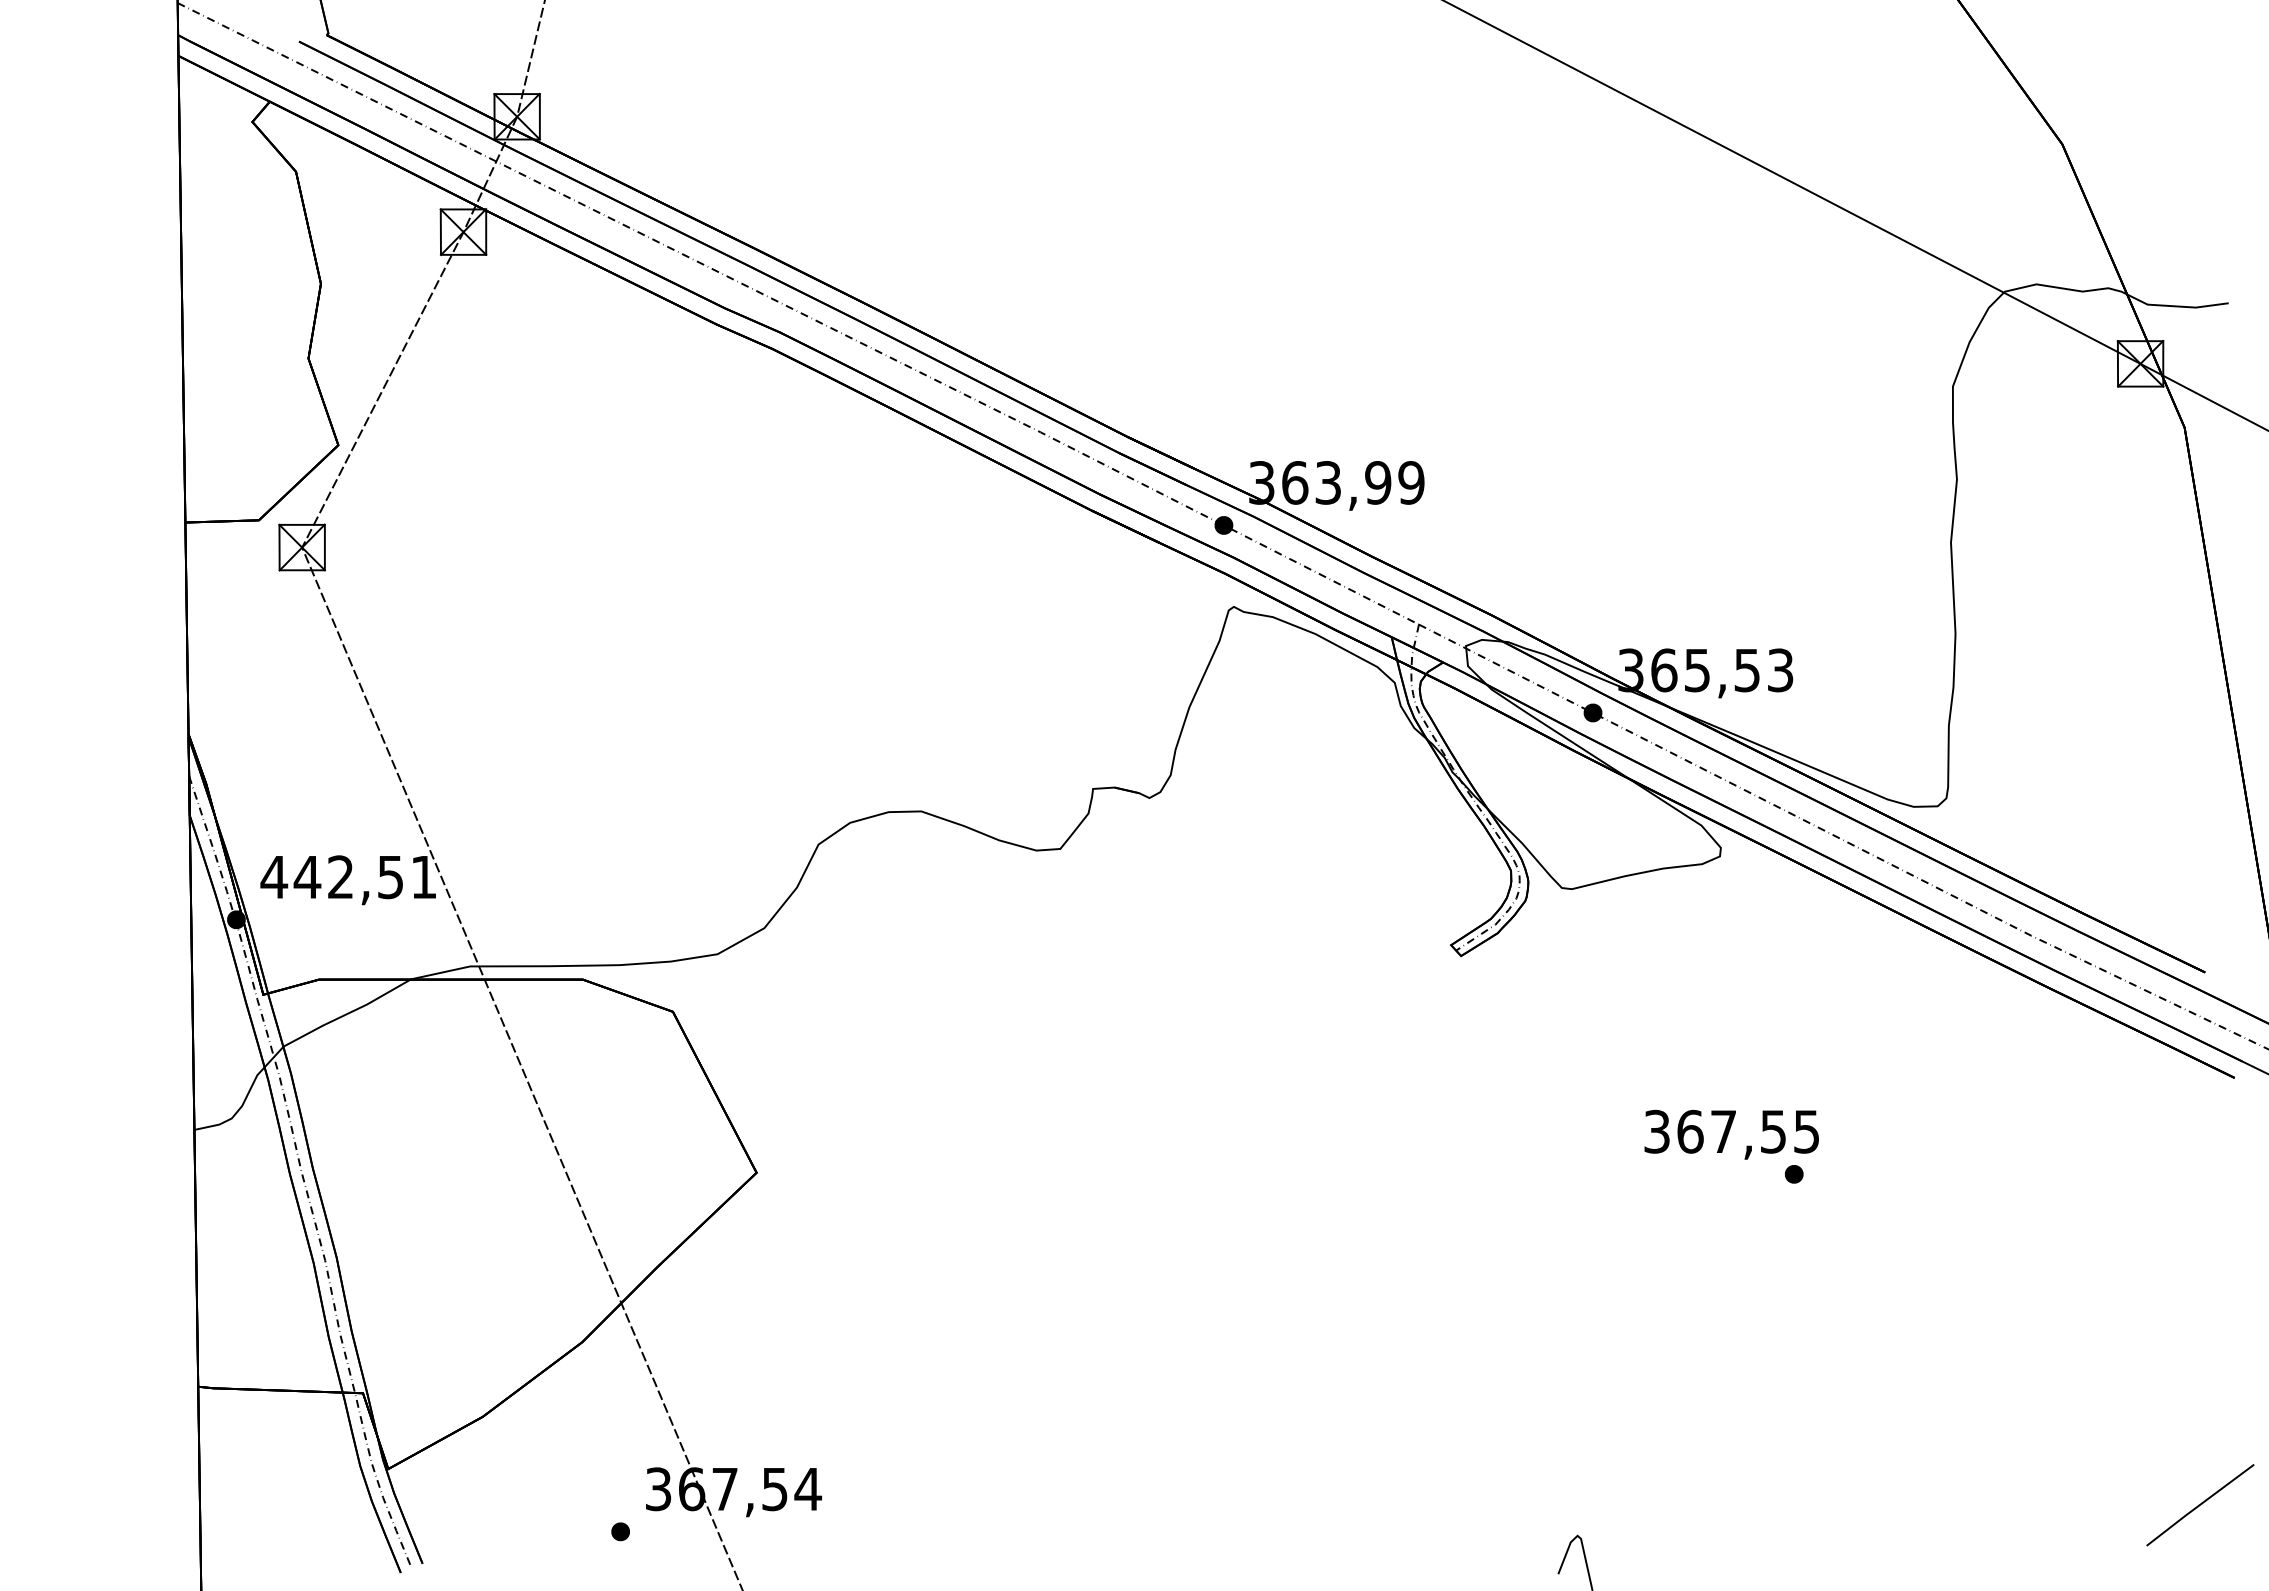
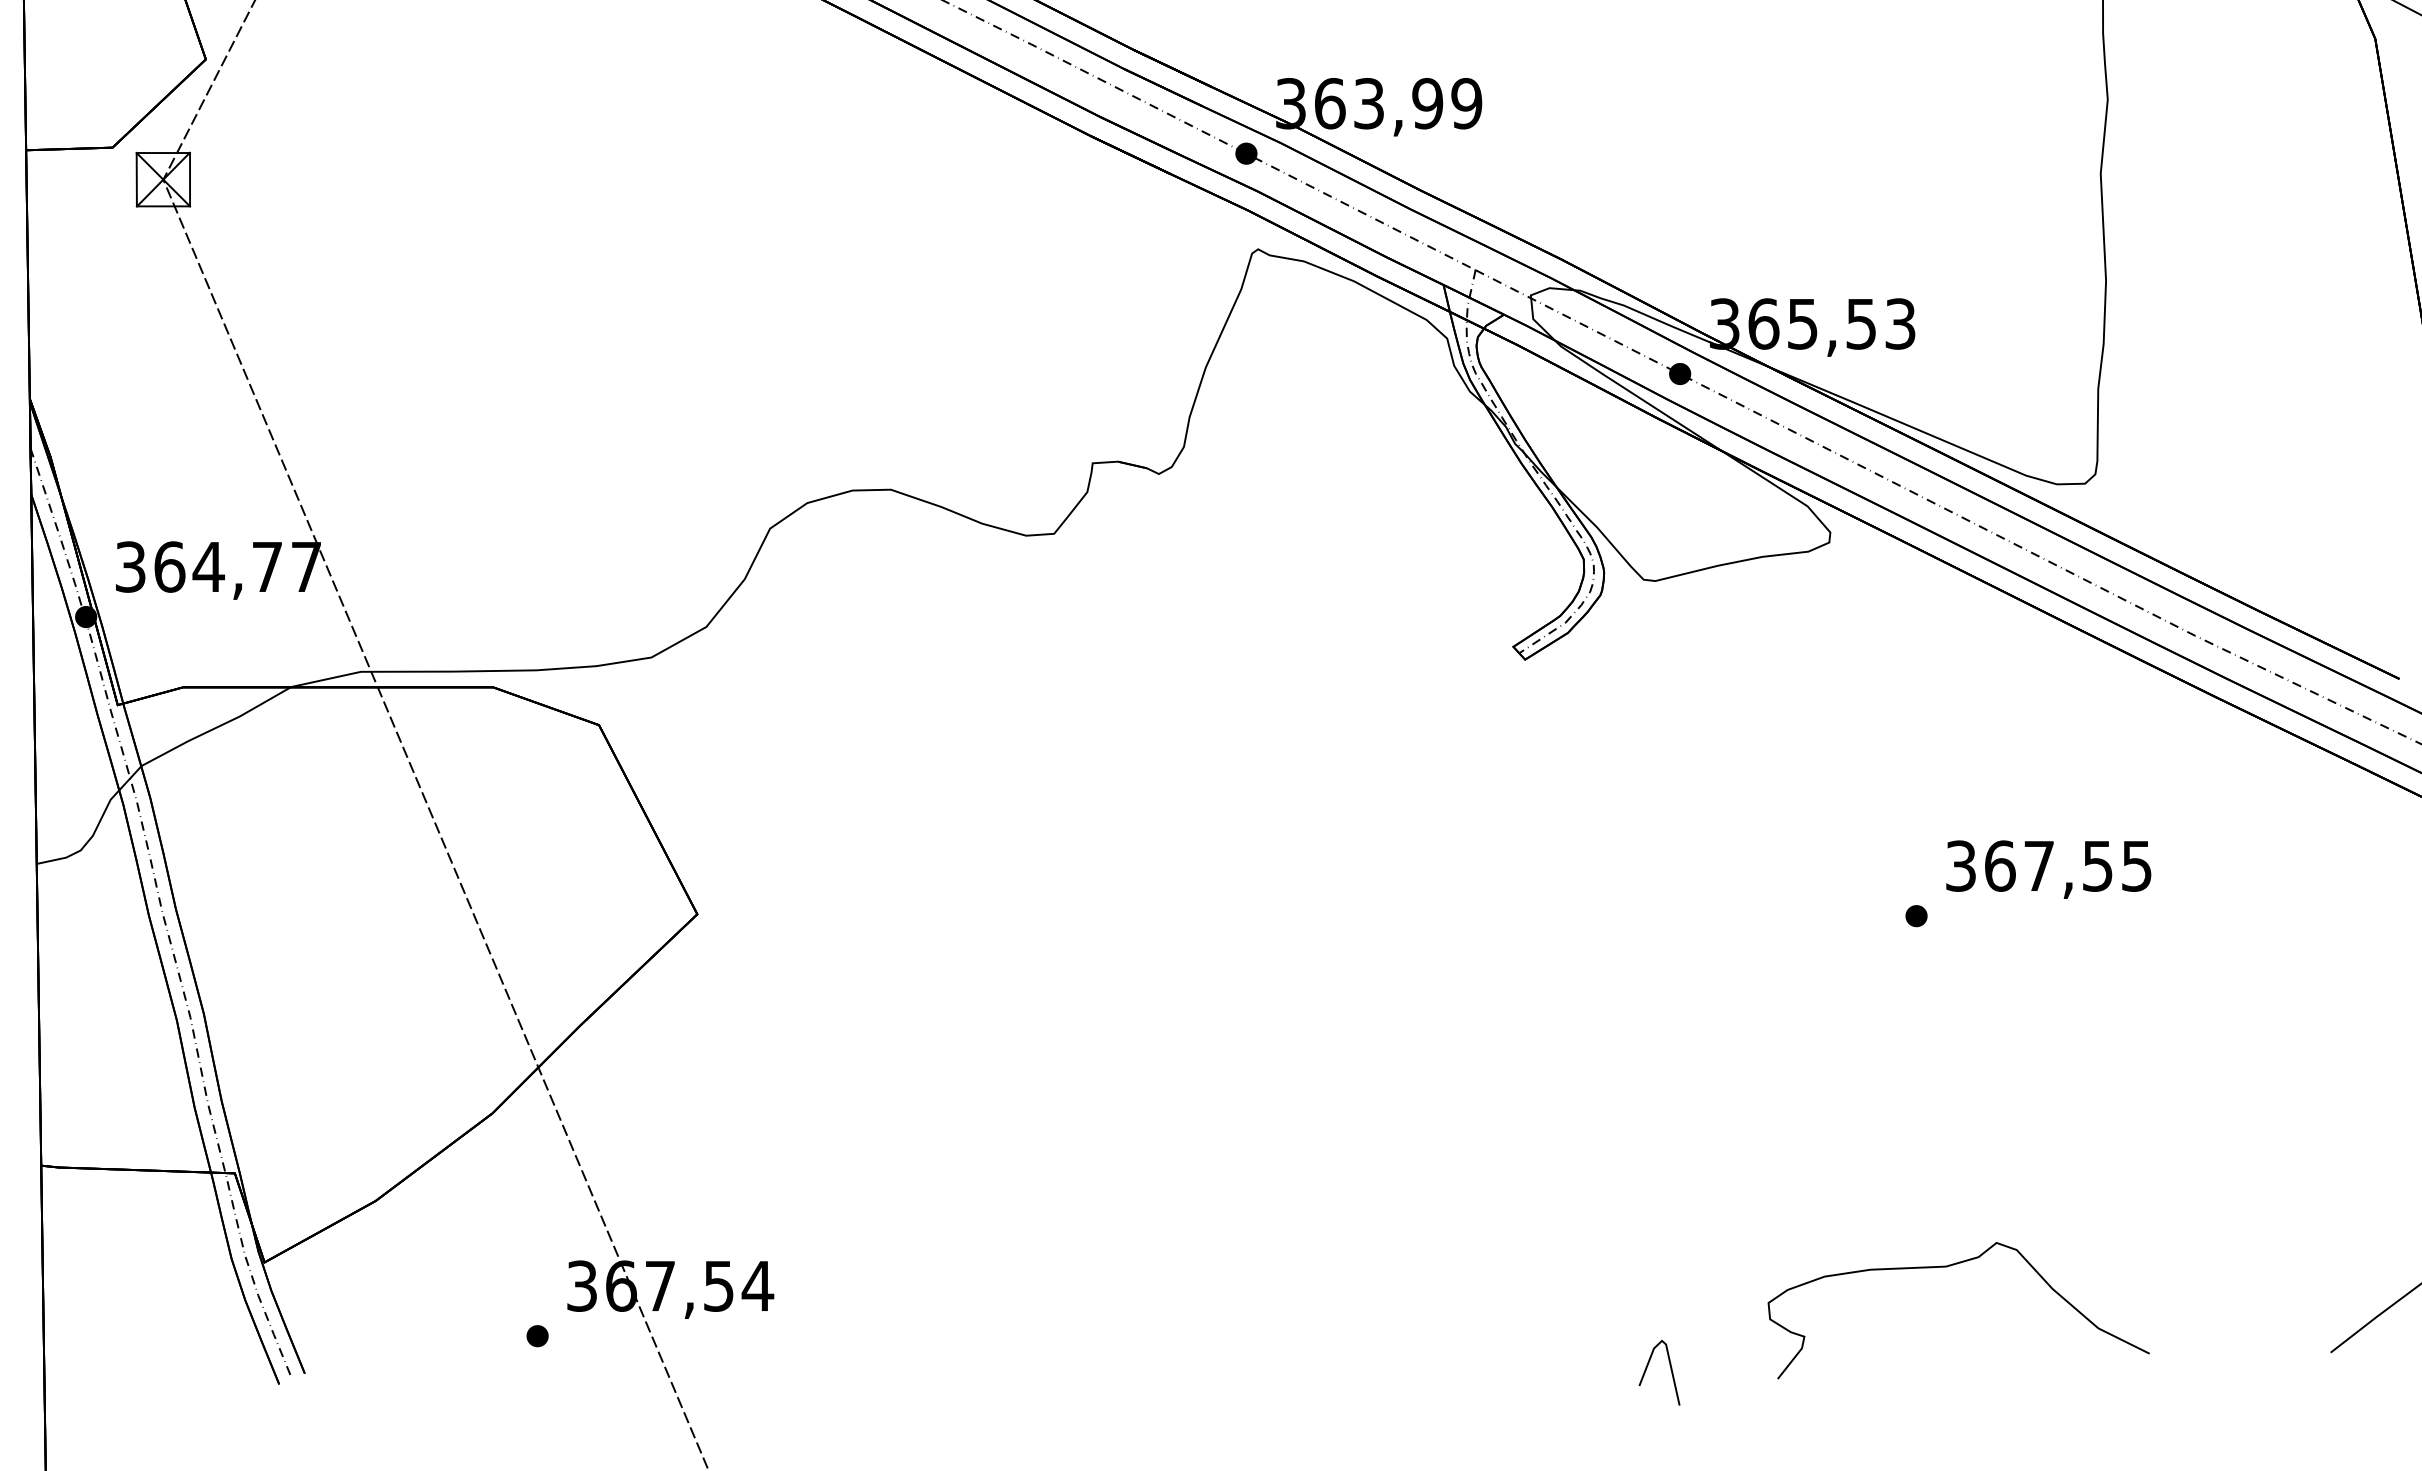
text: (348, 877) -> (217, 567), 442,51 -> 364,77
text: (1731, 1134) -> (2048, 869), moved
curve: (1820, 1473) -> (1947, 1267), added

